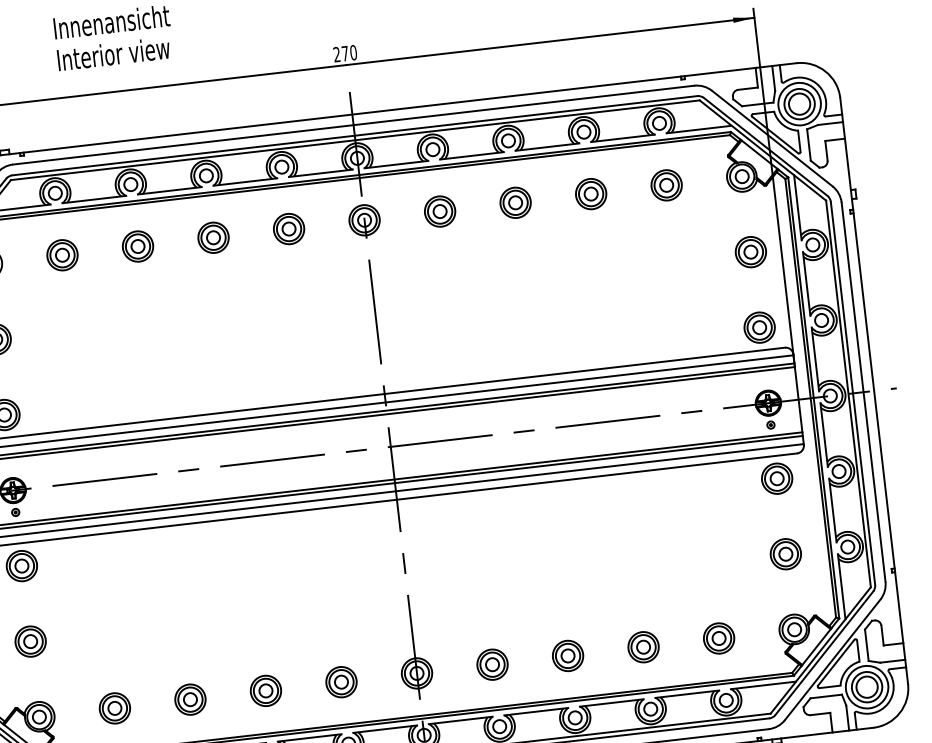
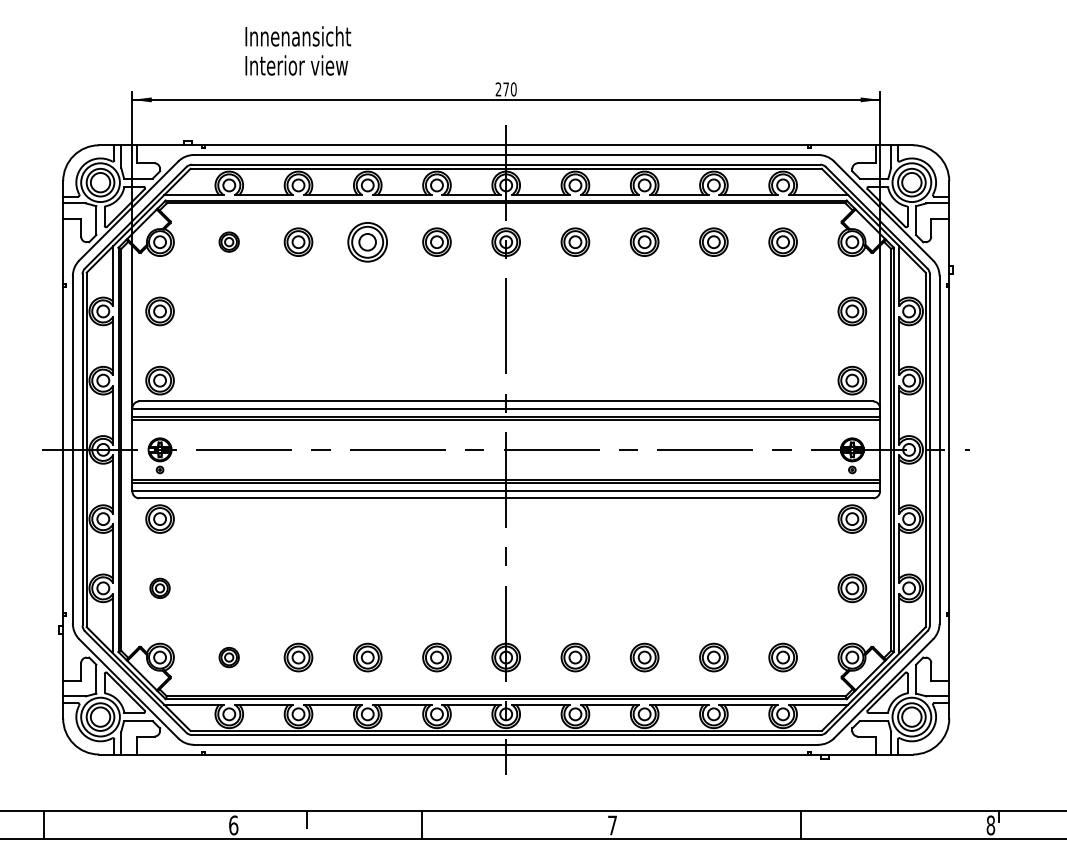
part: (213, 237) -> (367, 241), size x1.4
part: (61, 254) -> (228, 241), size x0.7
part: (30, 641) -> (159, 588), size x0.7
part: (114, 708) -> (228, 657), size x0.7

